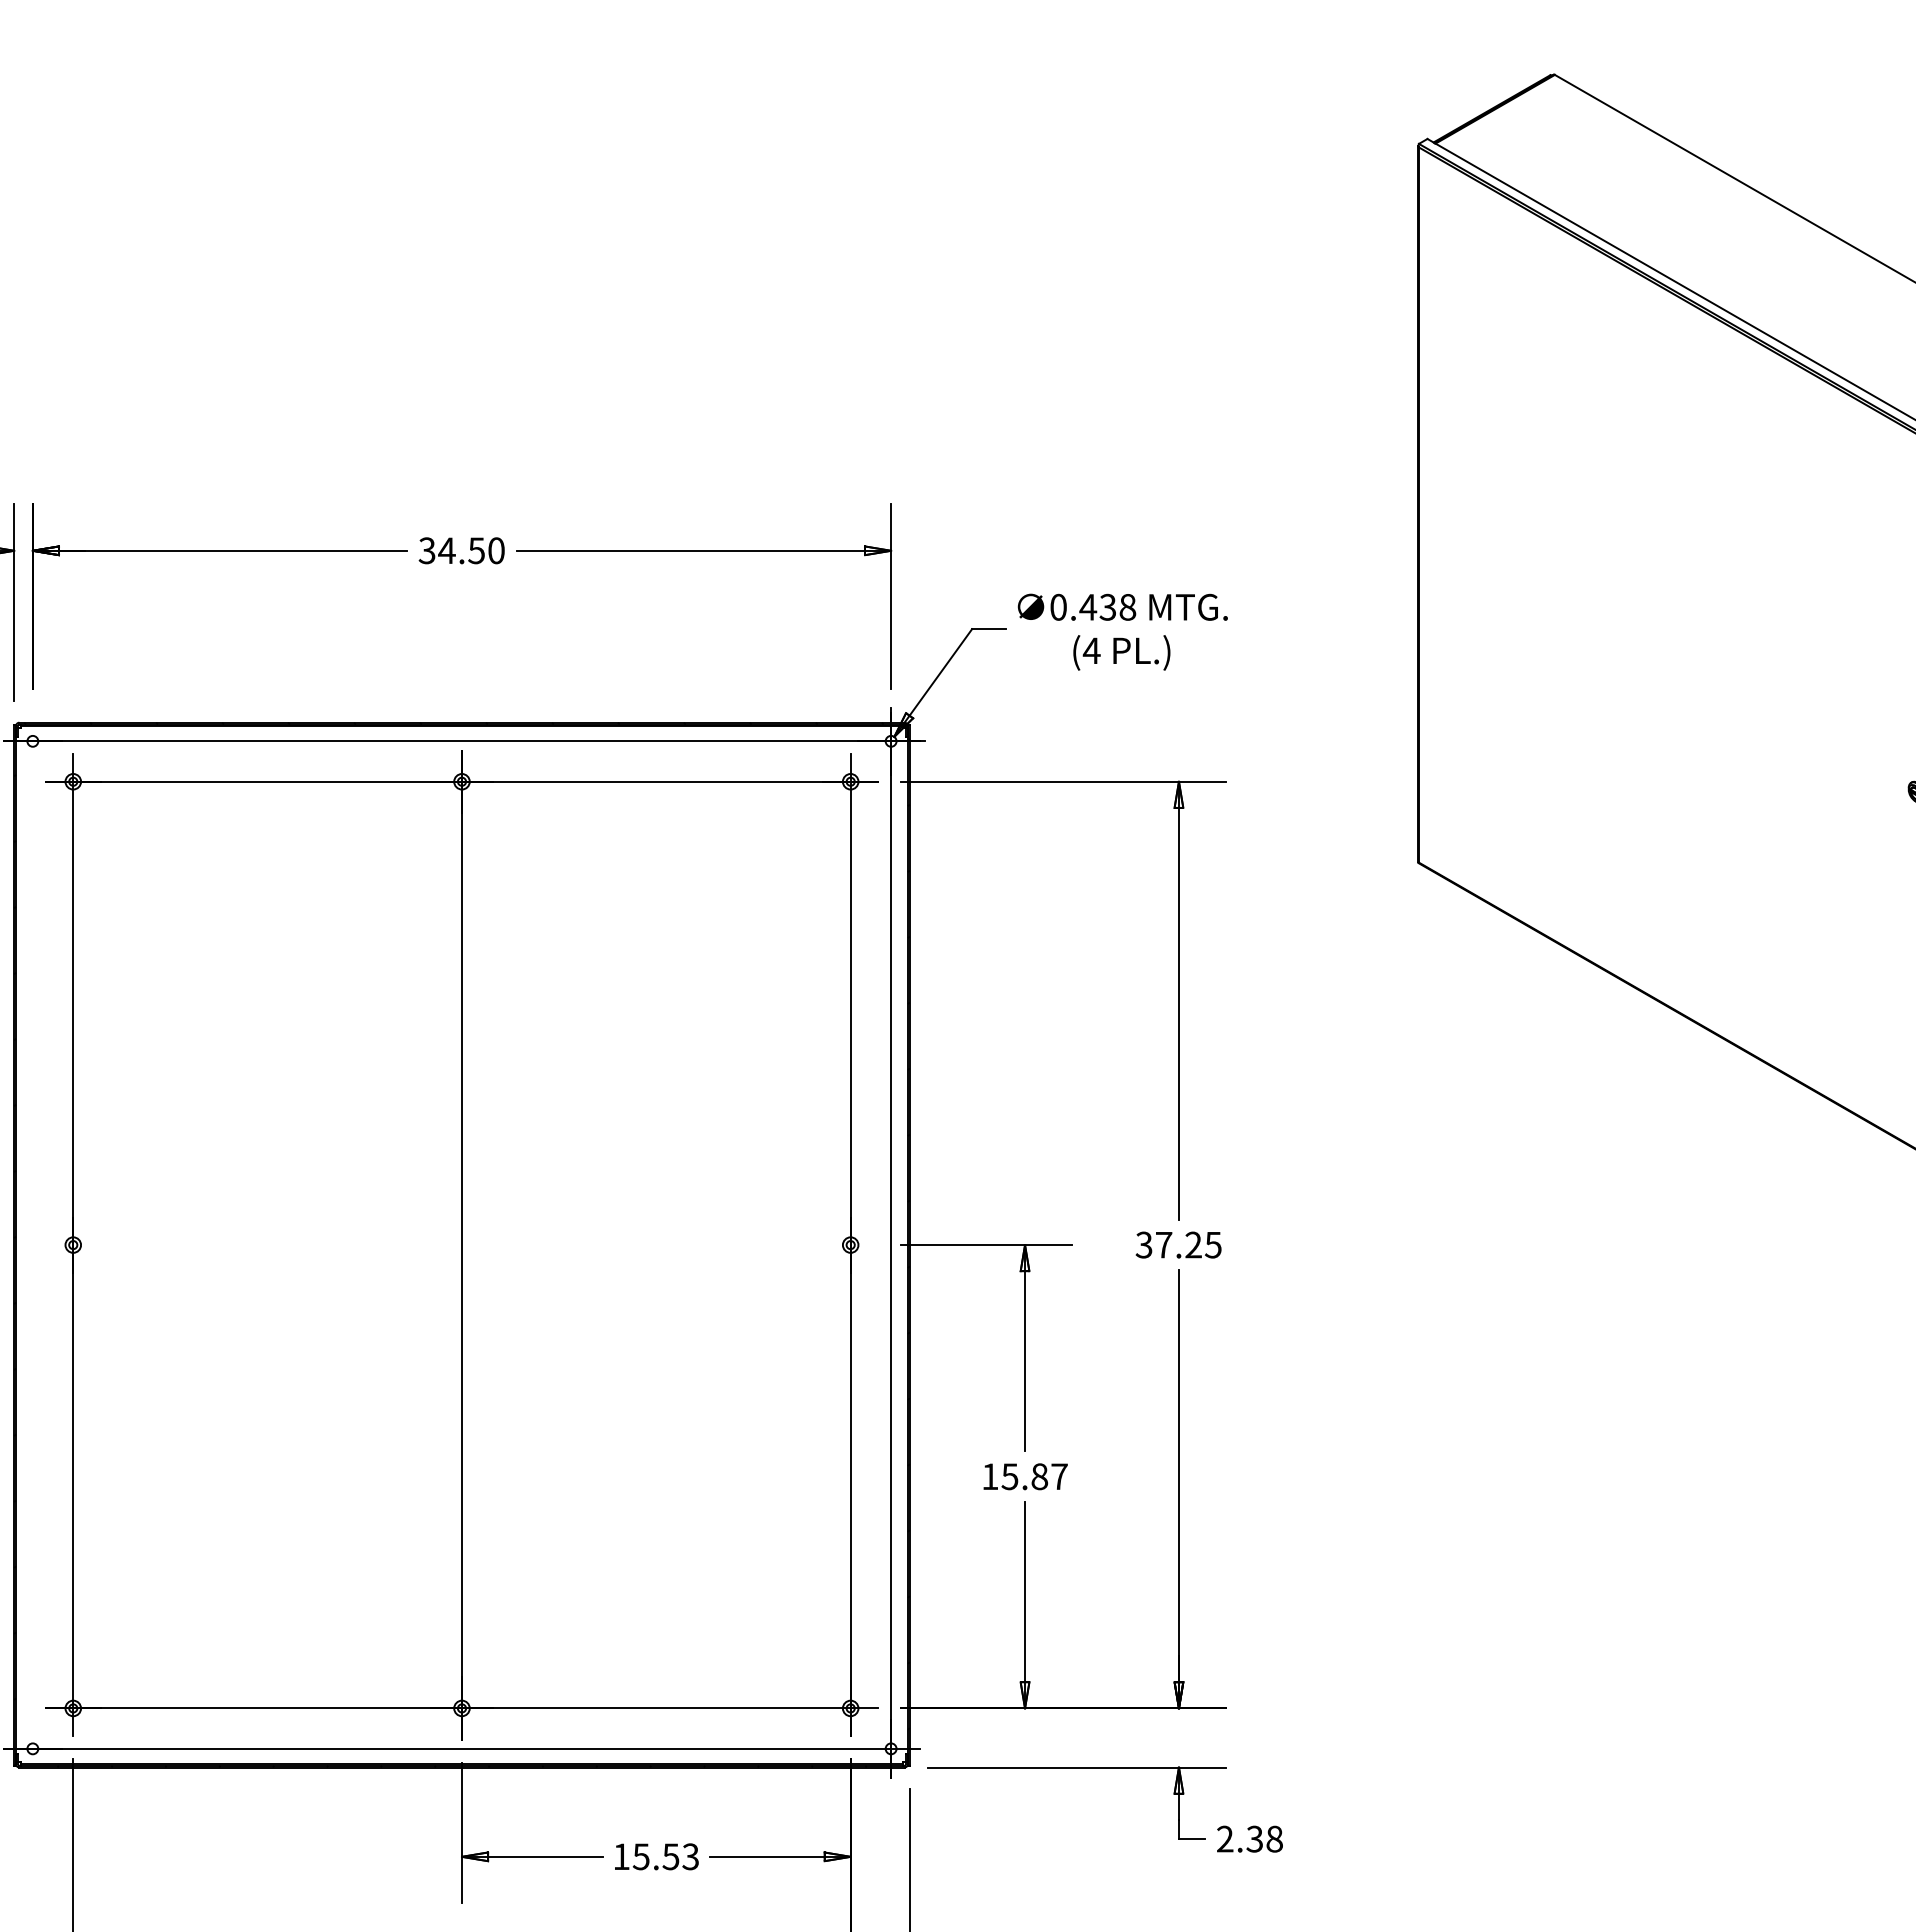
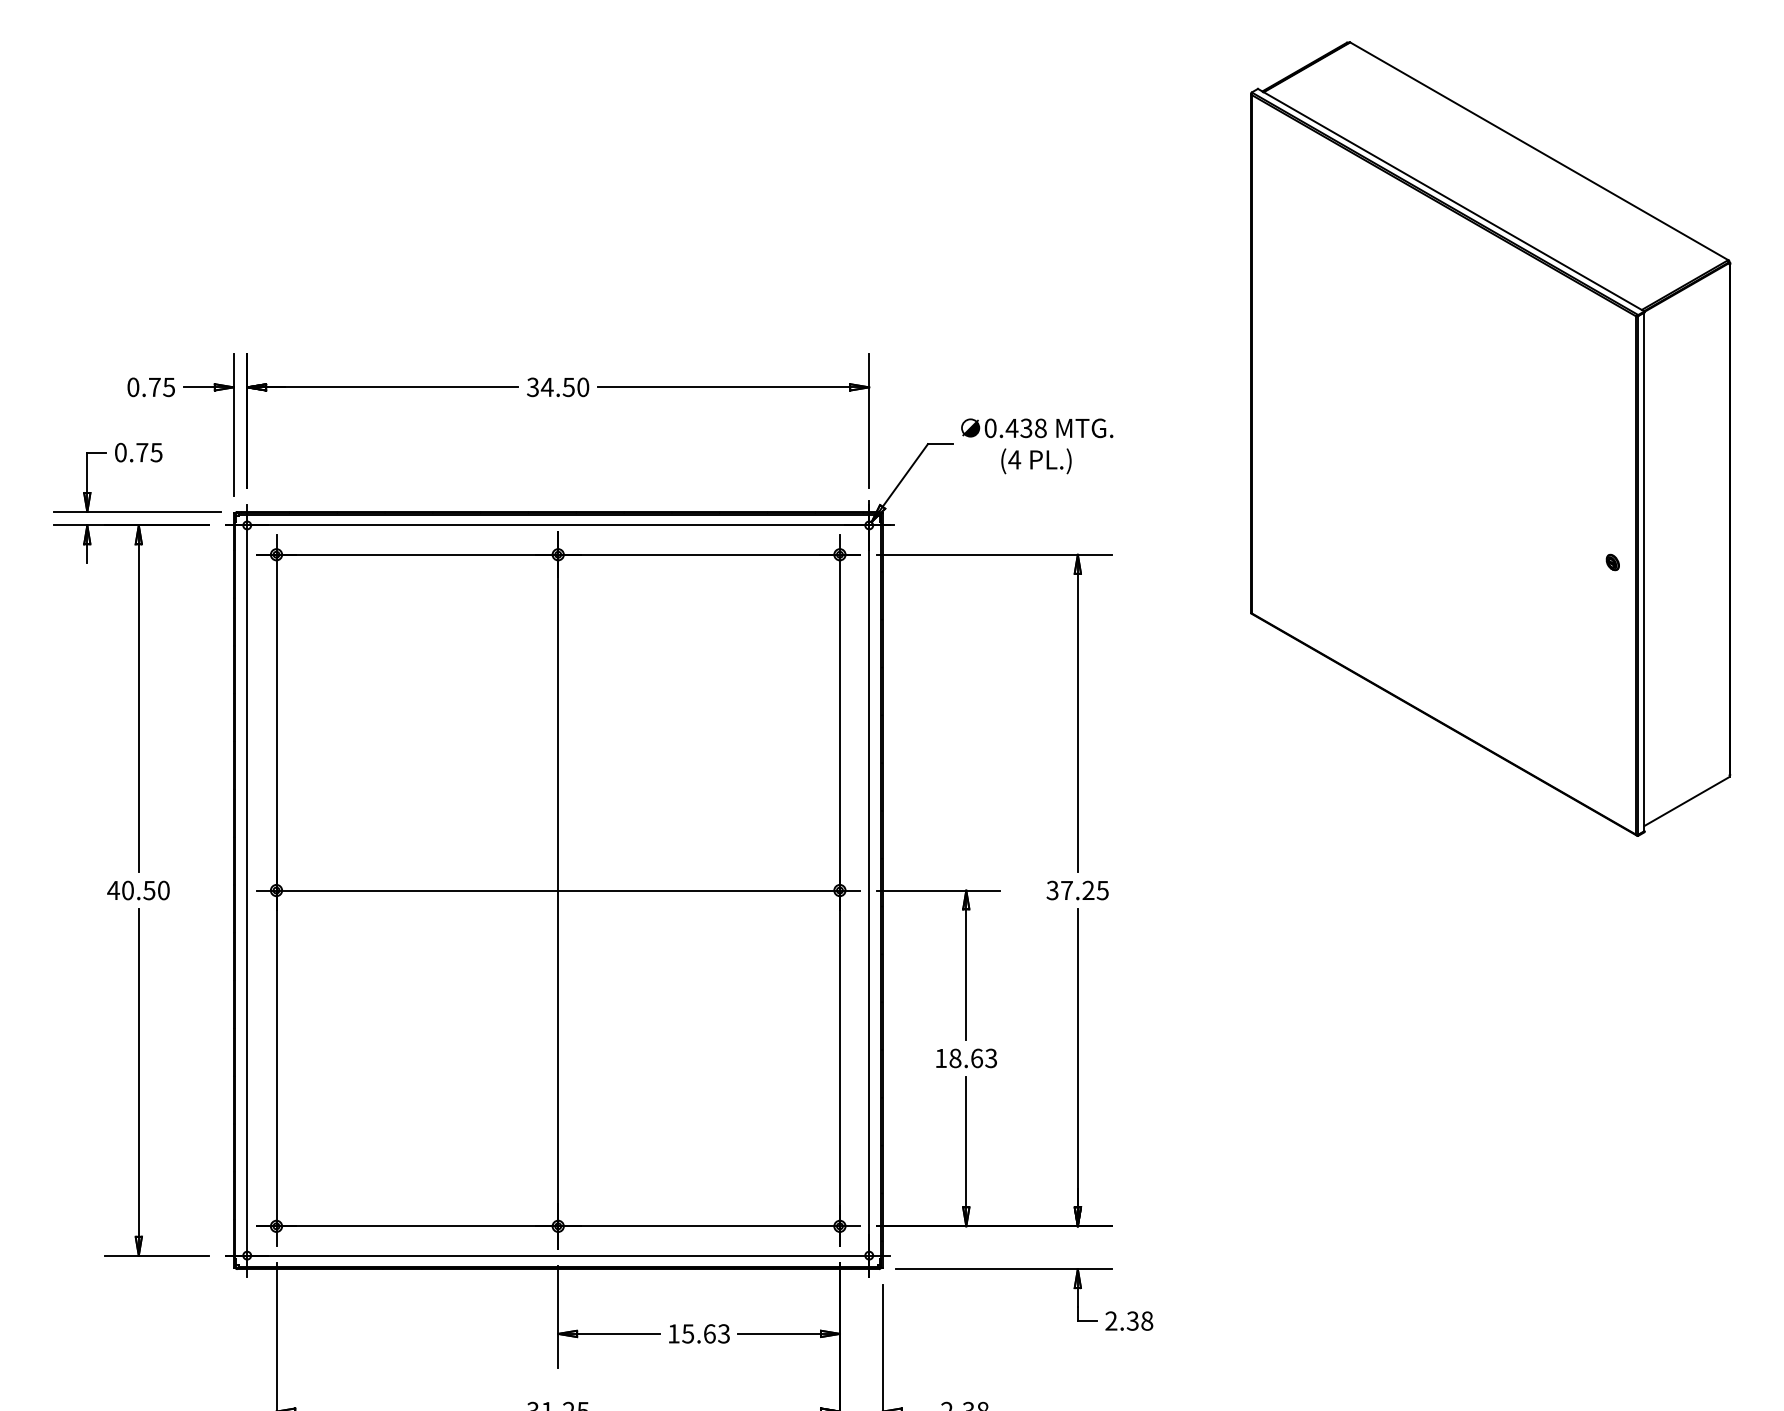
line: (33, 1245) -> (247, 890), added
line: (460, 1245) -> (557, 890), added
text: (1034, 1476) -> (973, 1058), 15.87 -> 18.63
text: (670, 1856) -> (709, 1333), 15.53 -> 15.63

